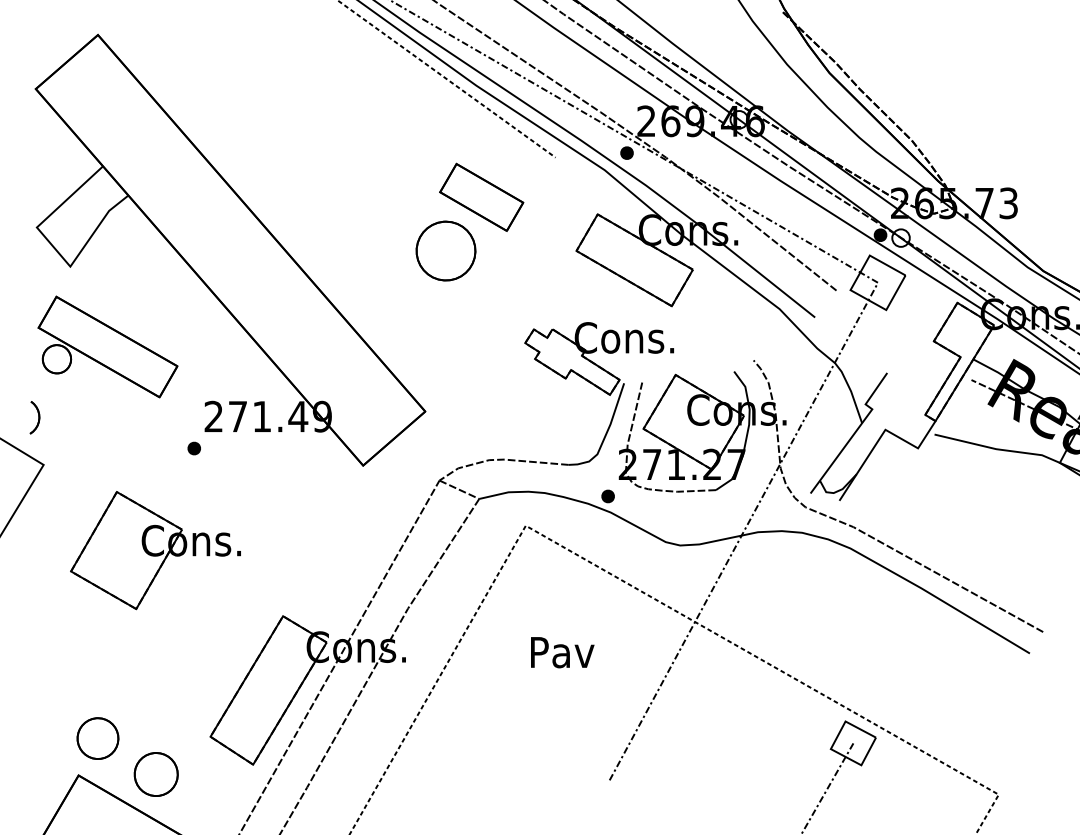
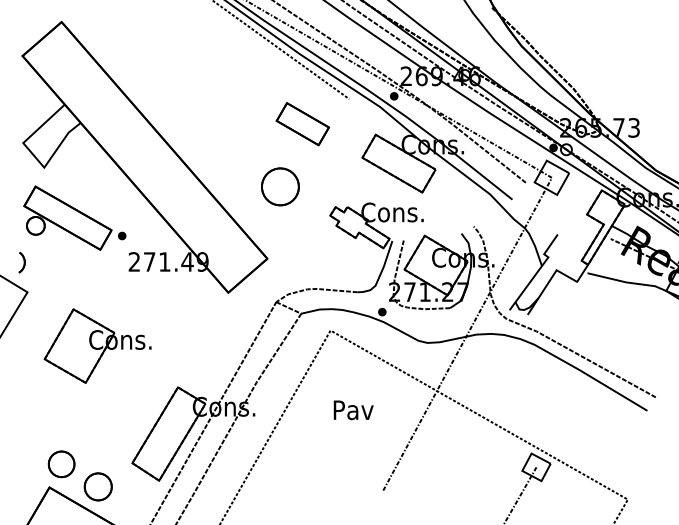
part: (446, 250) -> (280, 186), moved
part: (194, 447) -> (122, 235), moved

